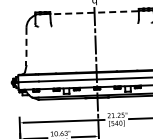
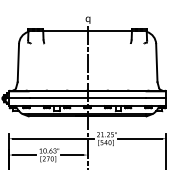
line: (94, 12) -> (87, 31), dashed -> solid
line: (26, 47) -> (18, 63), dashed -> solid

